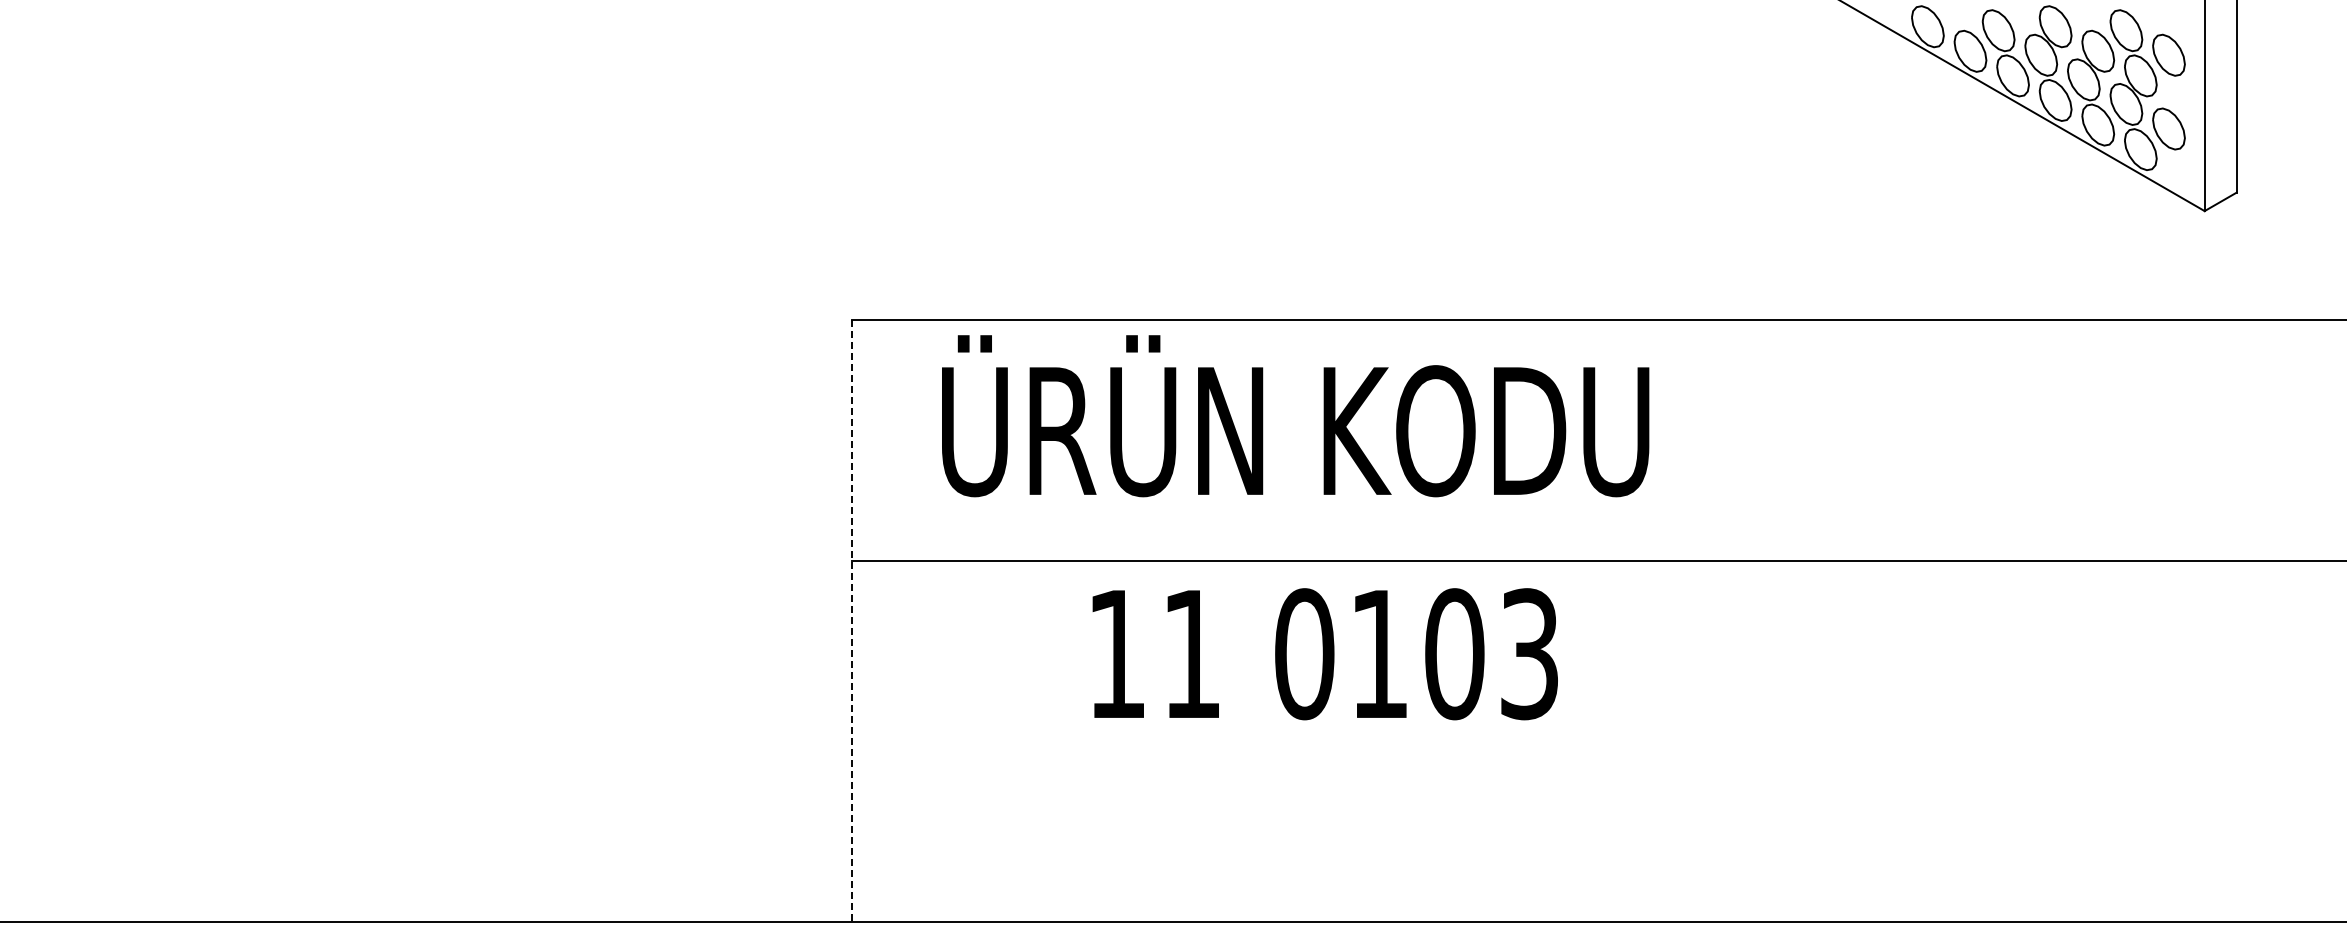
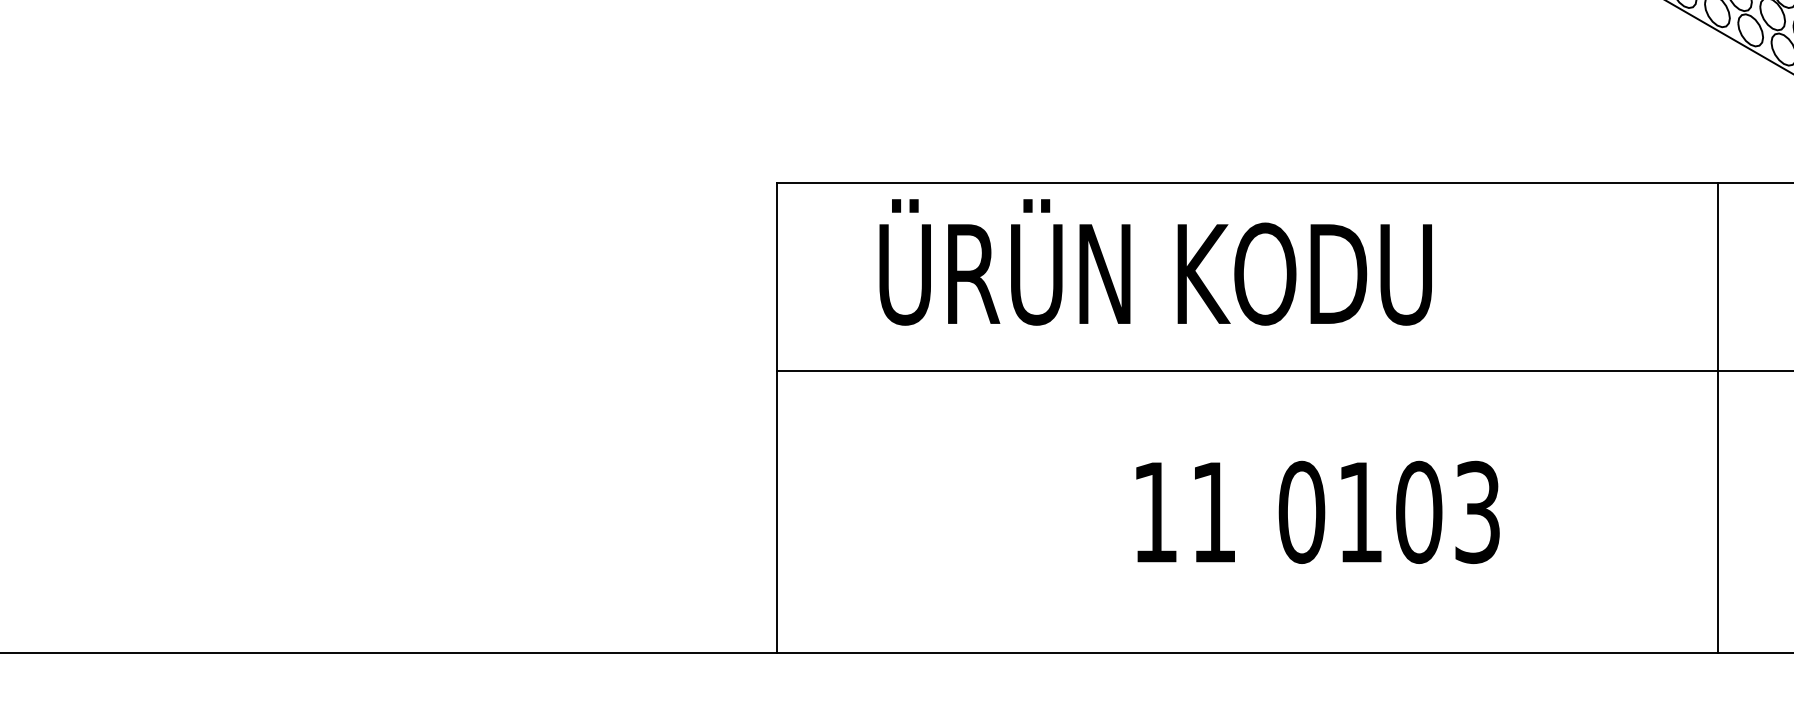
text: (1295, 416) -> (1155, 262), moved
line: (851, 621) -> (776, 418), dashed -> solid
line: (2056, 621) -> (1718, 418), added
text: (1324, 654) -> (1317, 512), moved

